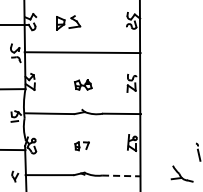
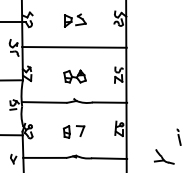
part: (68, 22) -> (75, 20), moved
part: (83, 84) -> (75, 76), size x1.43
part: (81, 145) -> (73, 131), size x1.67
line: (122, 175) -> (110, 158), dashed -> solid

